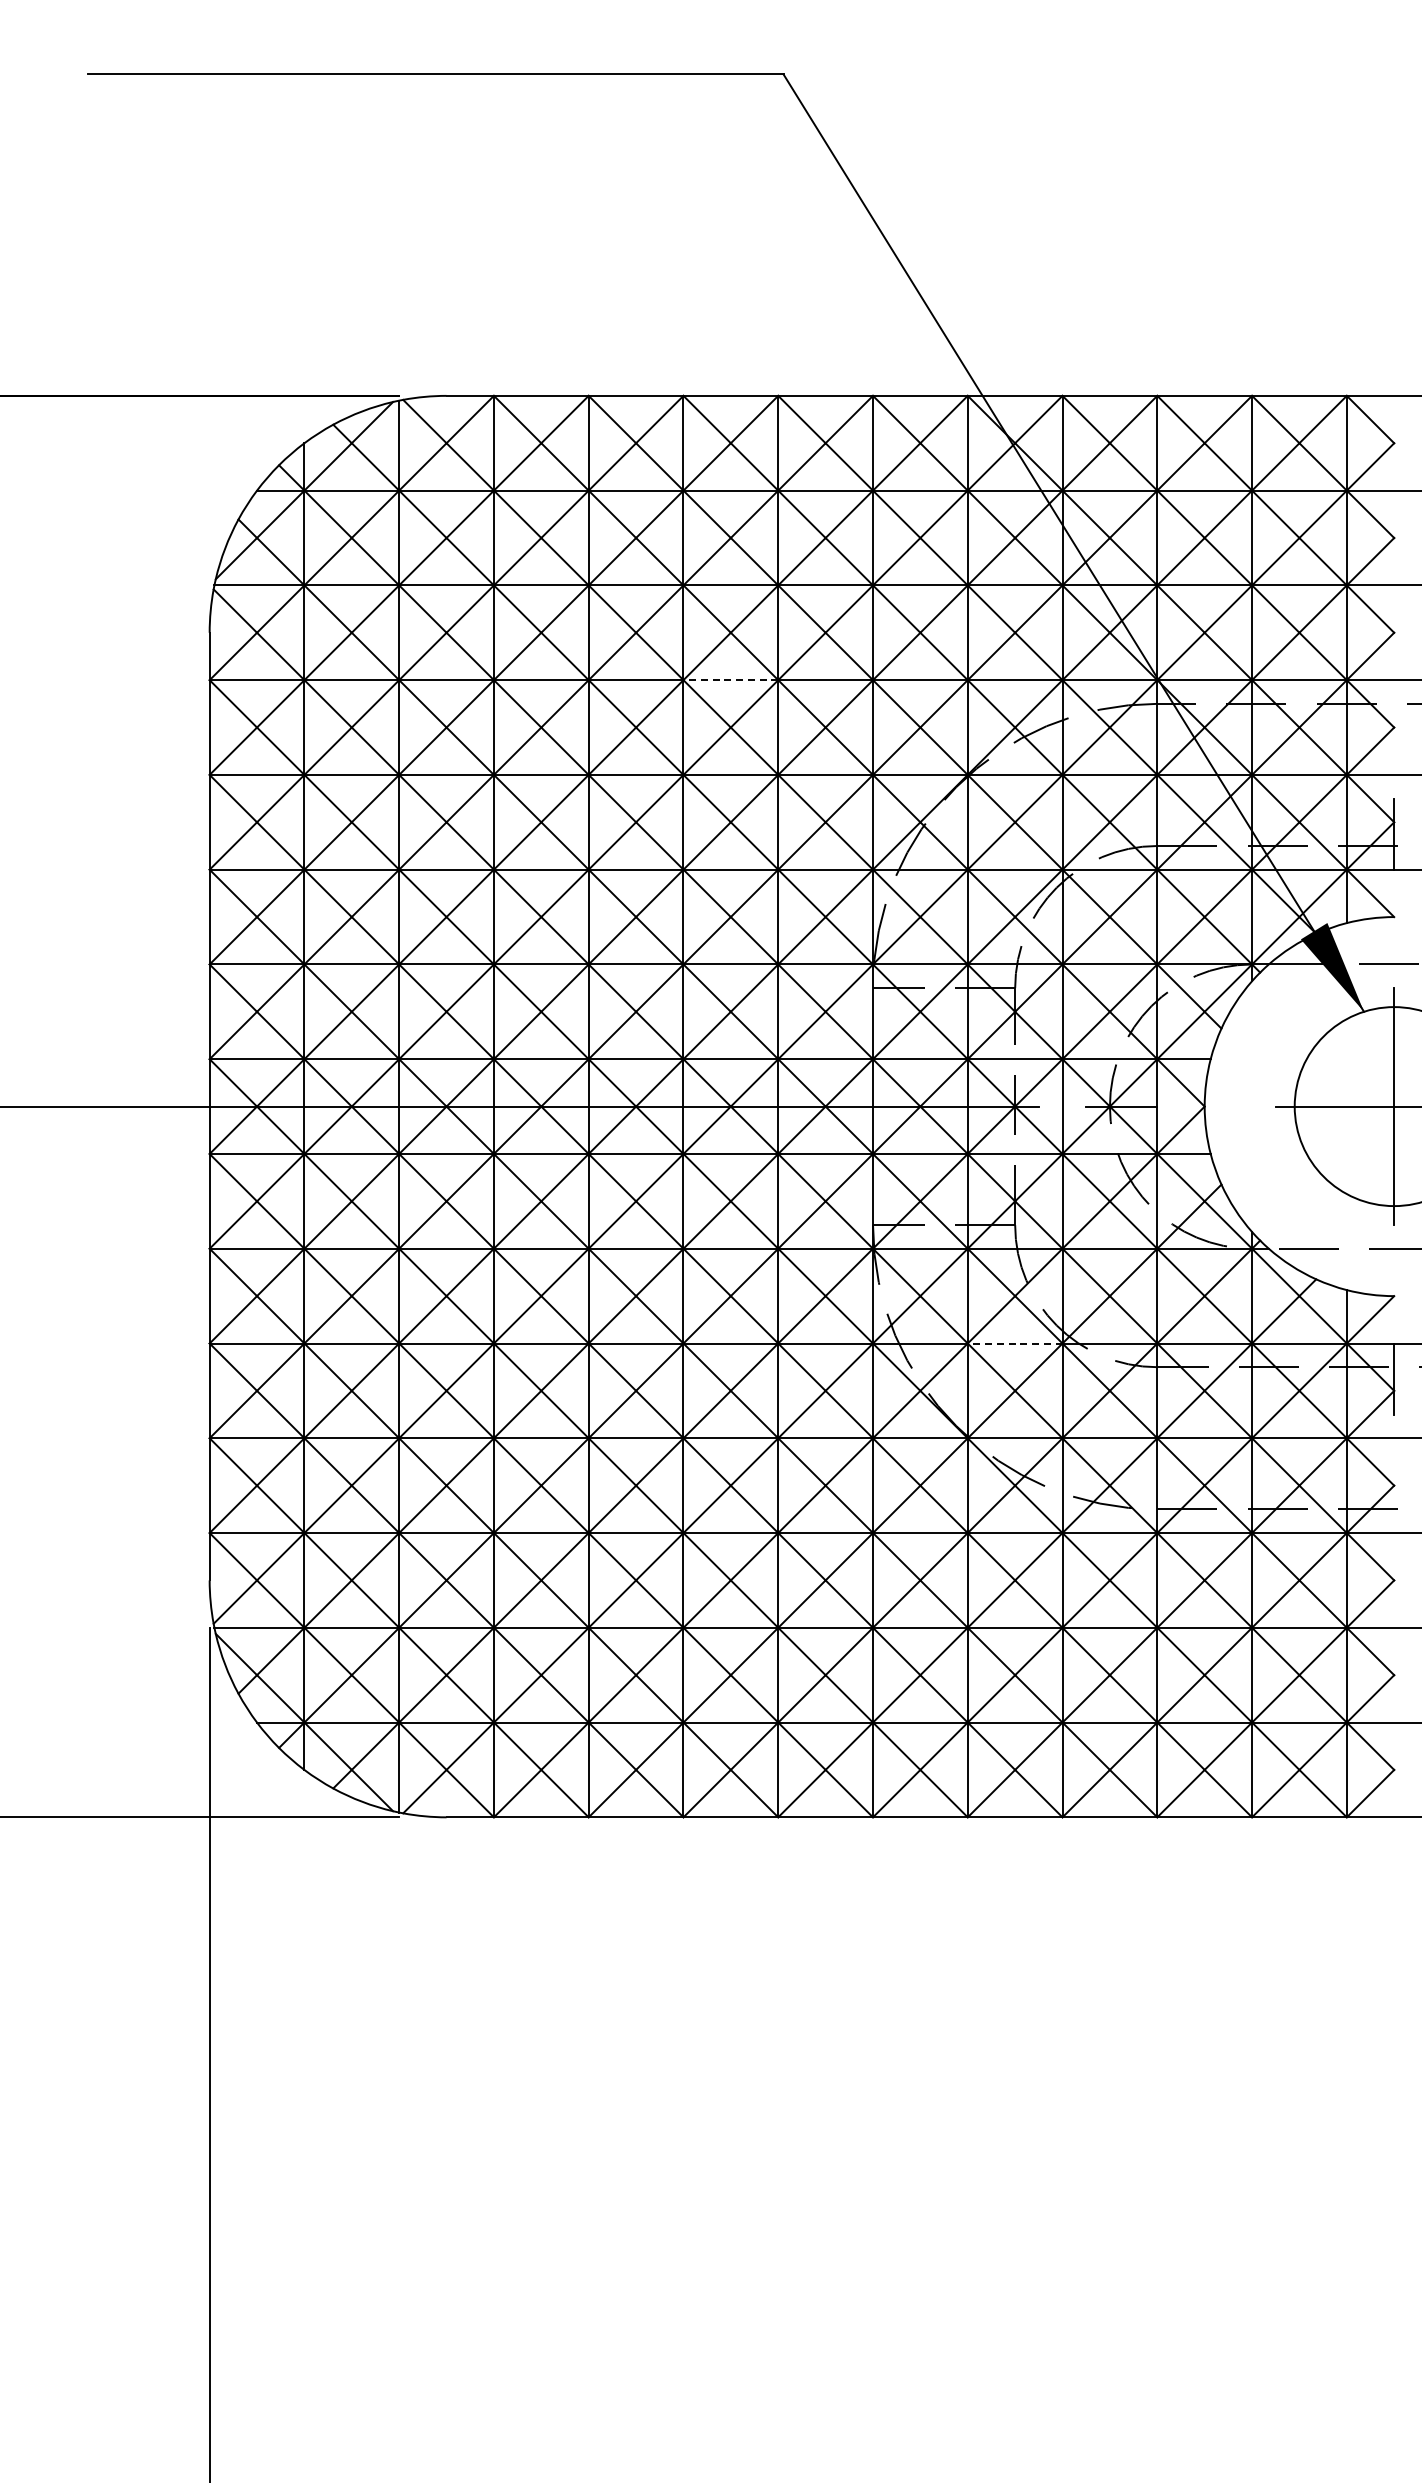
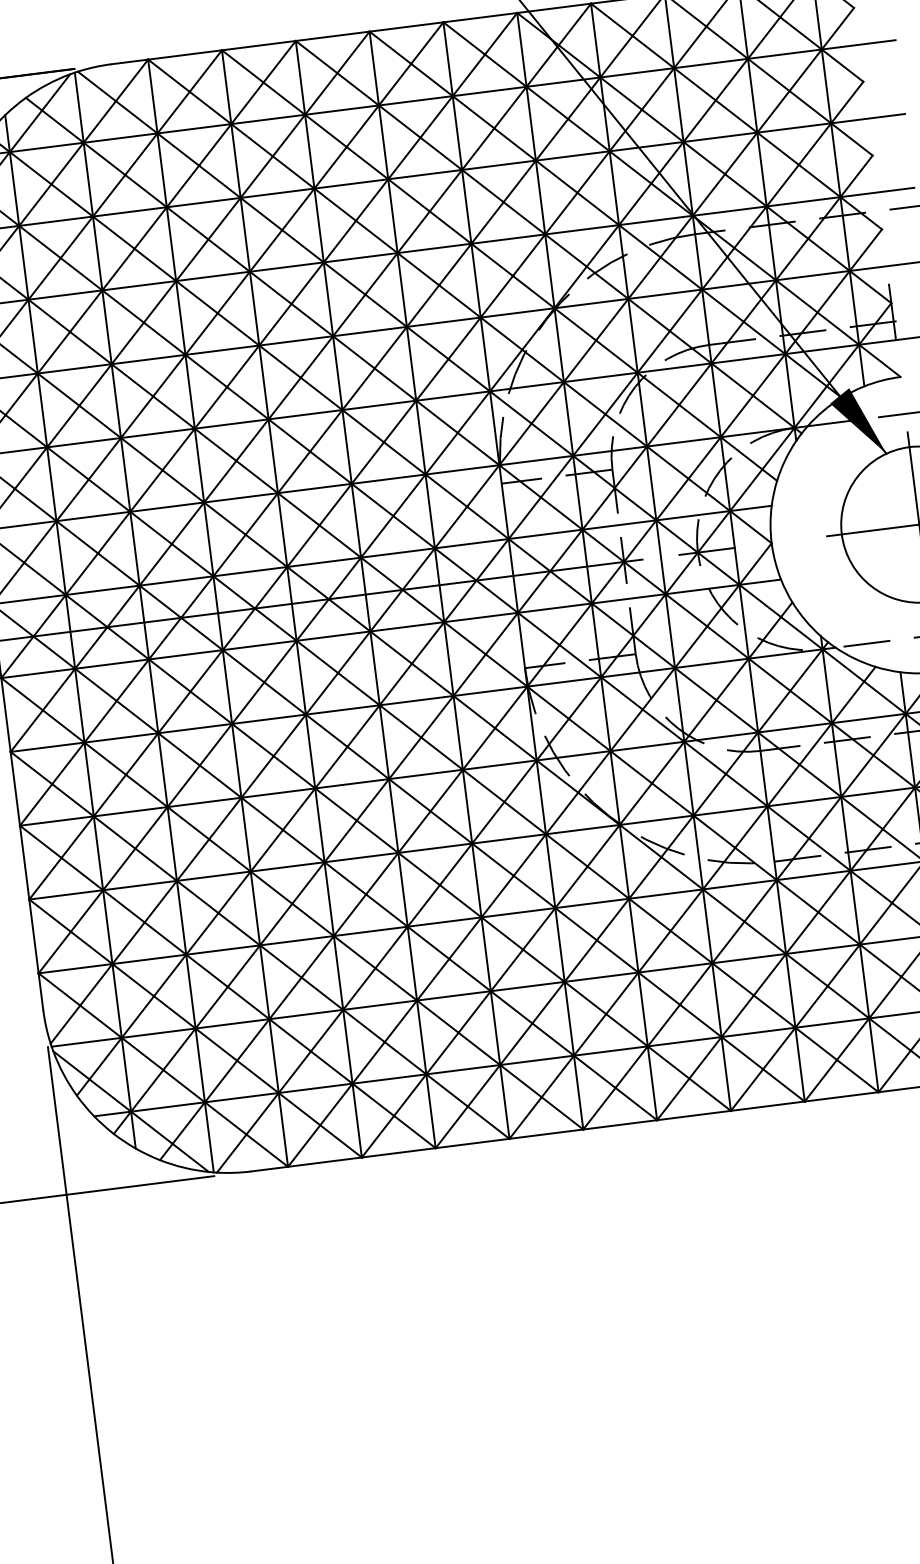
line: (730, 680) -> (360, 258), dashed -> solid
line: (1014, 1343) -> (646, 746), dashed -> solid

